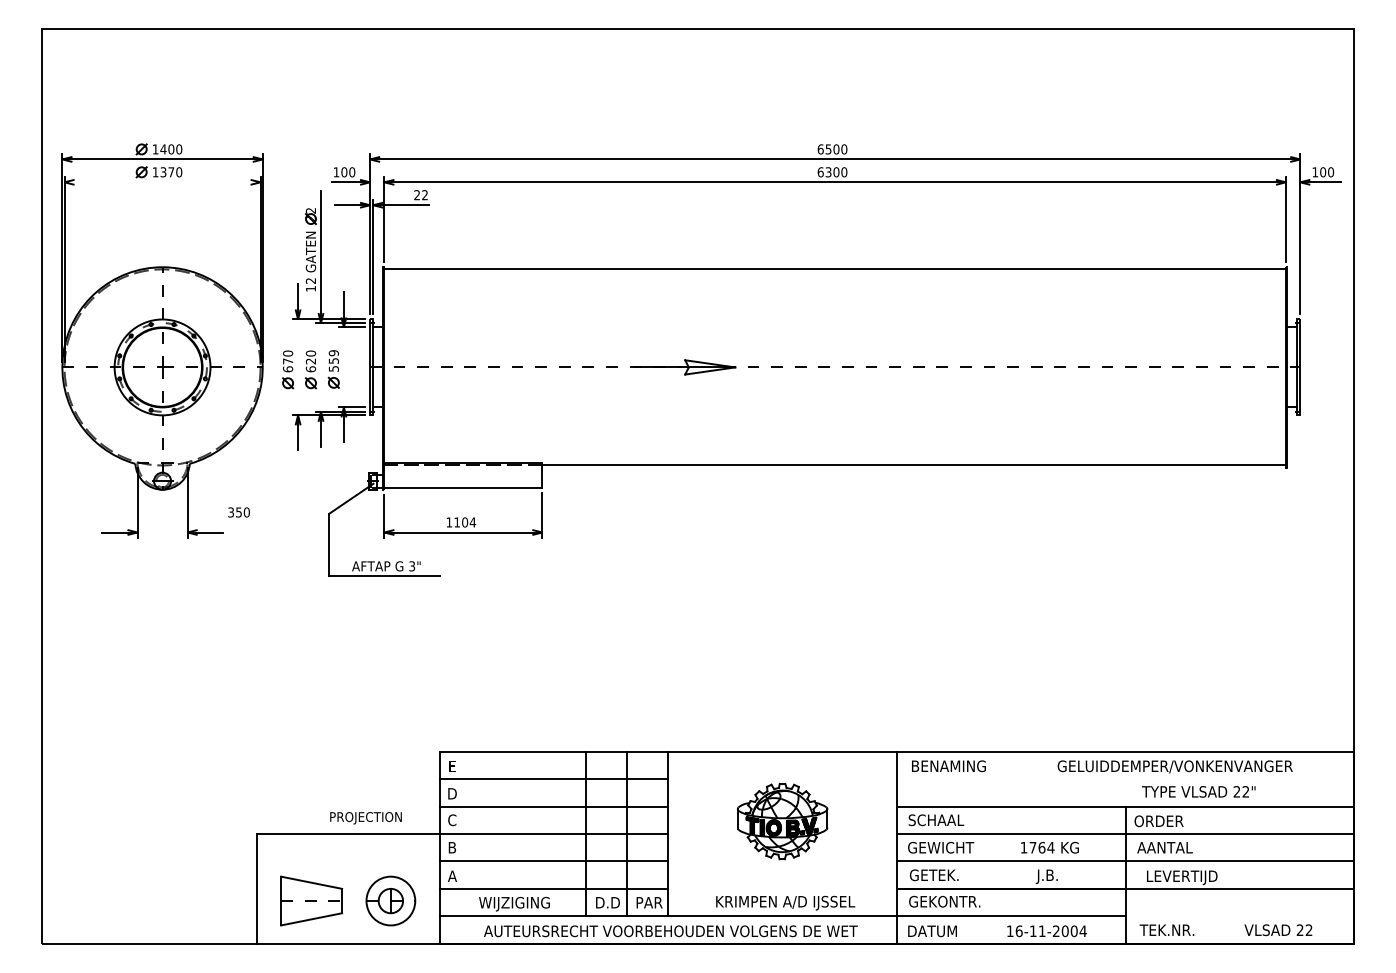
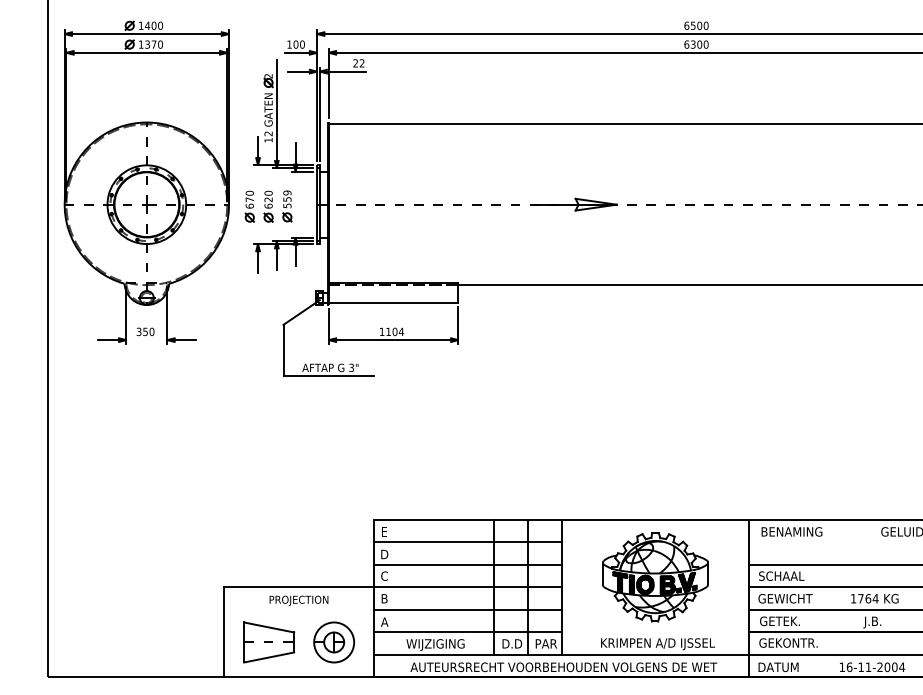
line: (162, 182) -> (146, 52), added
text: (238, 512) -> (145, 331), moved
text: (365, 818) -> (298, 601), moved
part: (782, 821) -> (655, 577), size x1.43

